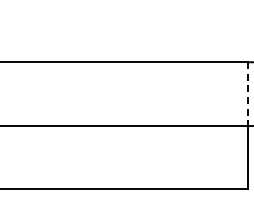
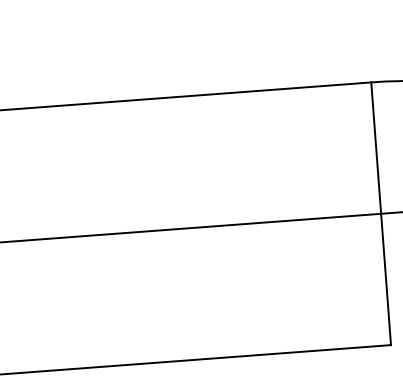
line: (247, 94) -> (375, 149), dashed -> solid

